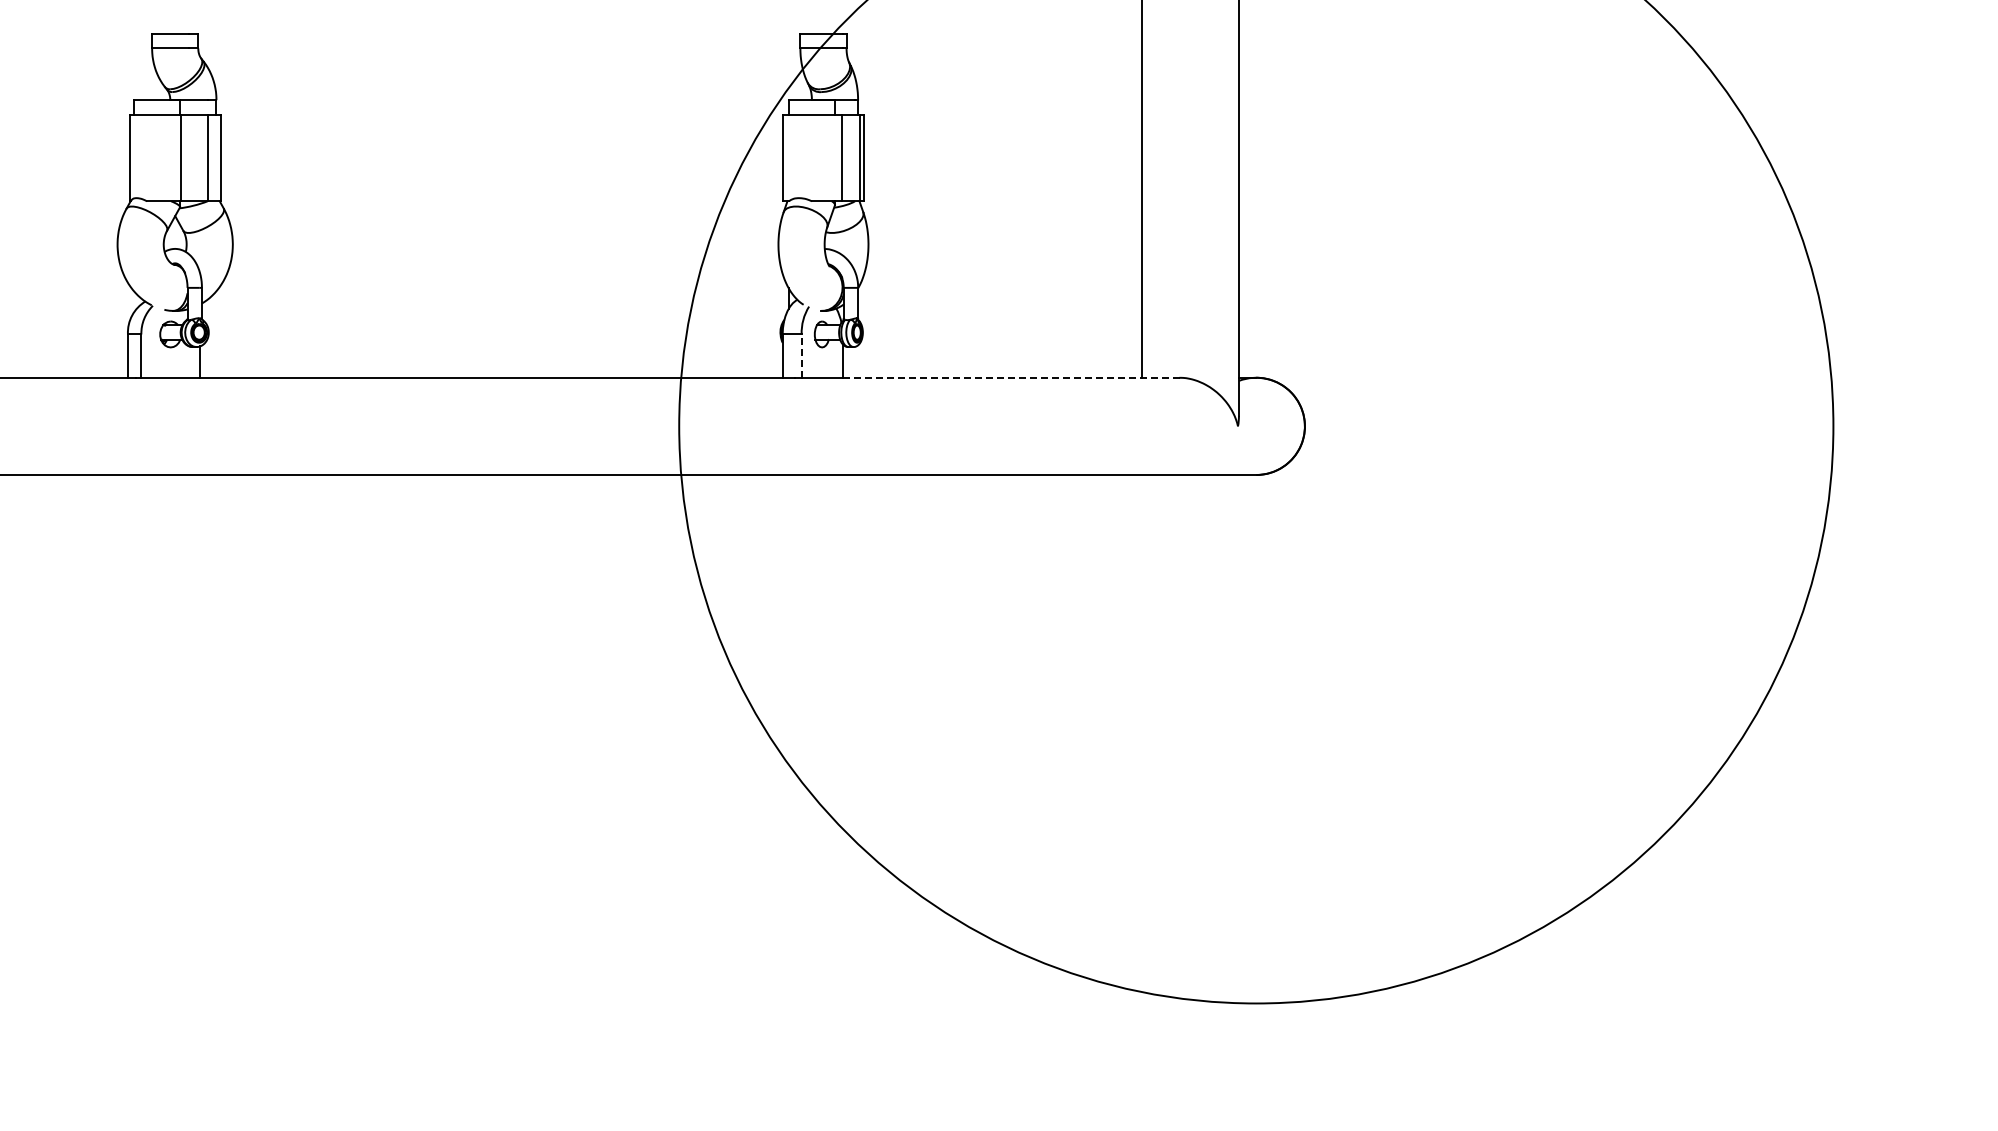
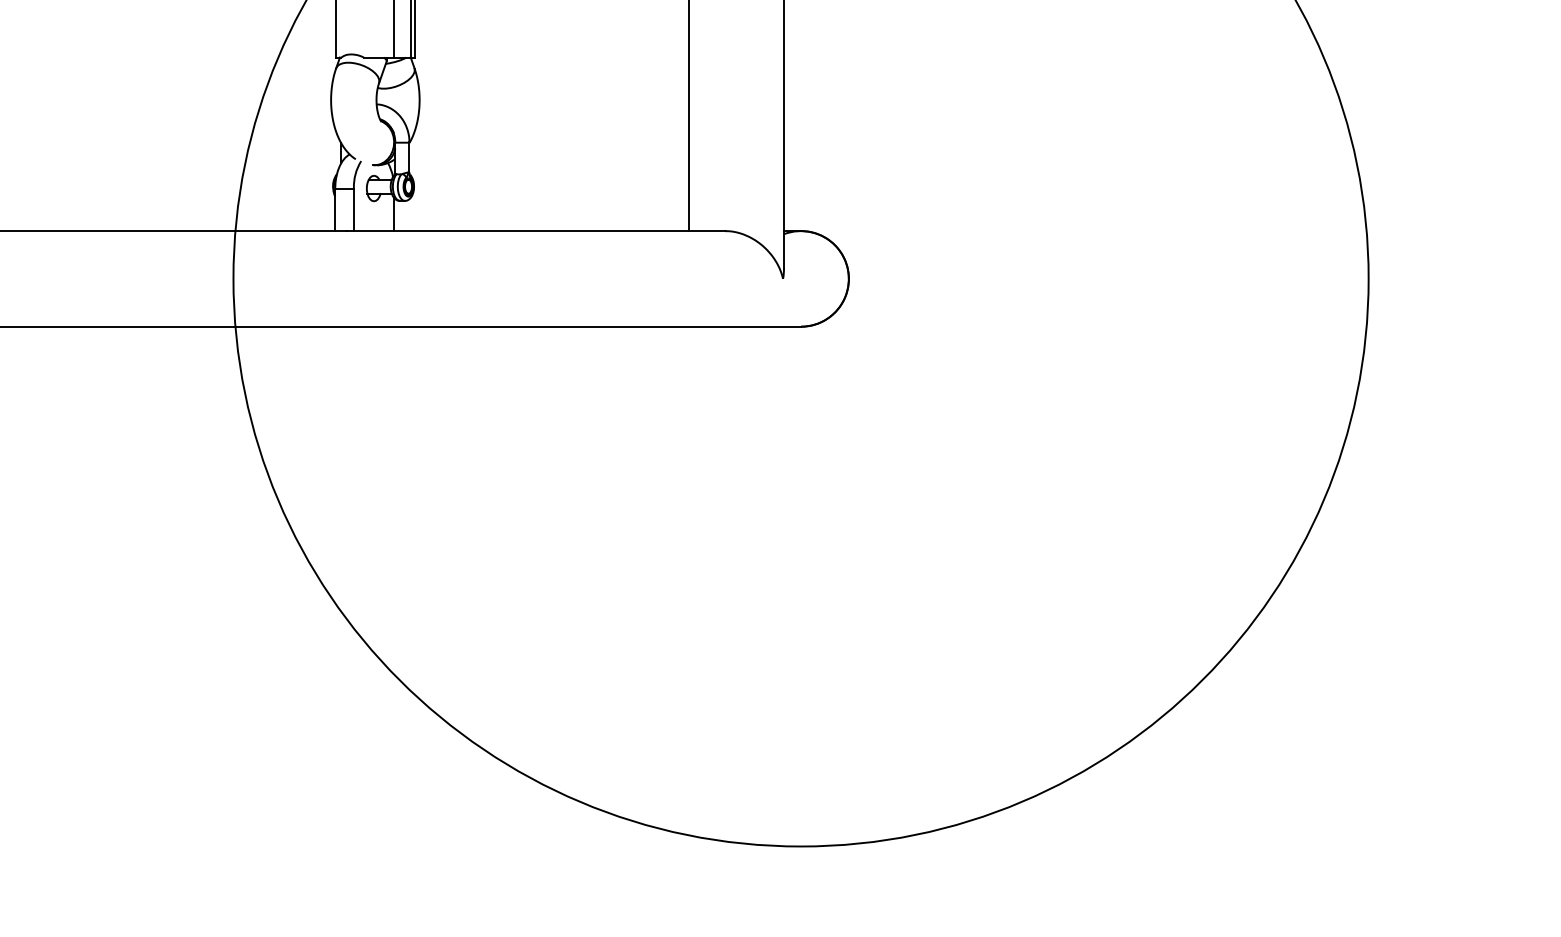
line: (801, 356) -> (353, 210), dashed -> solid
line: (1010, 377) -> (559, 230), dashed -> solid

